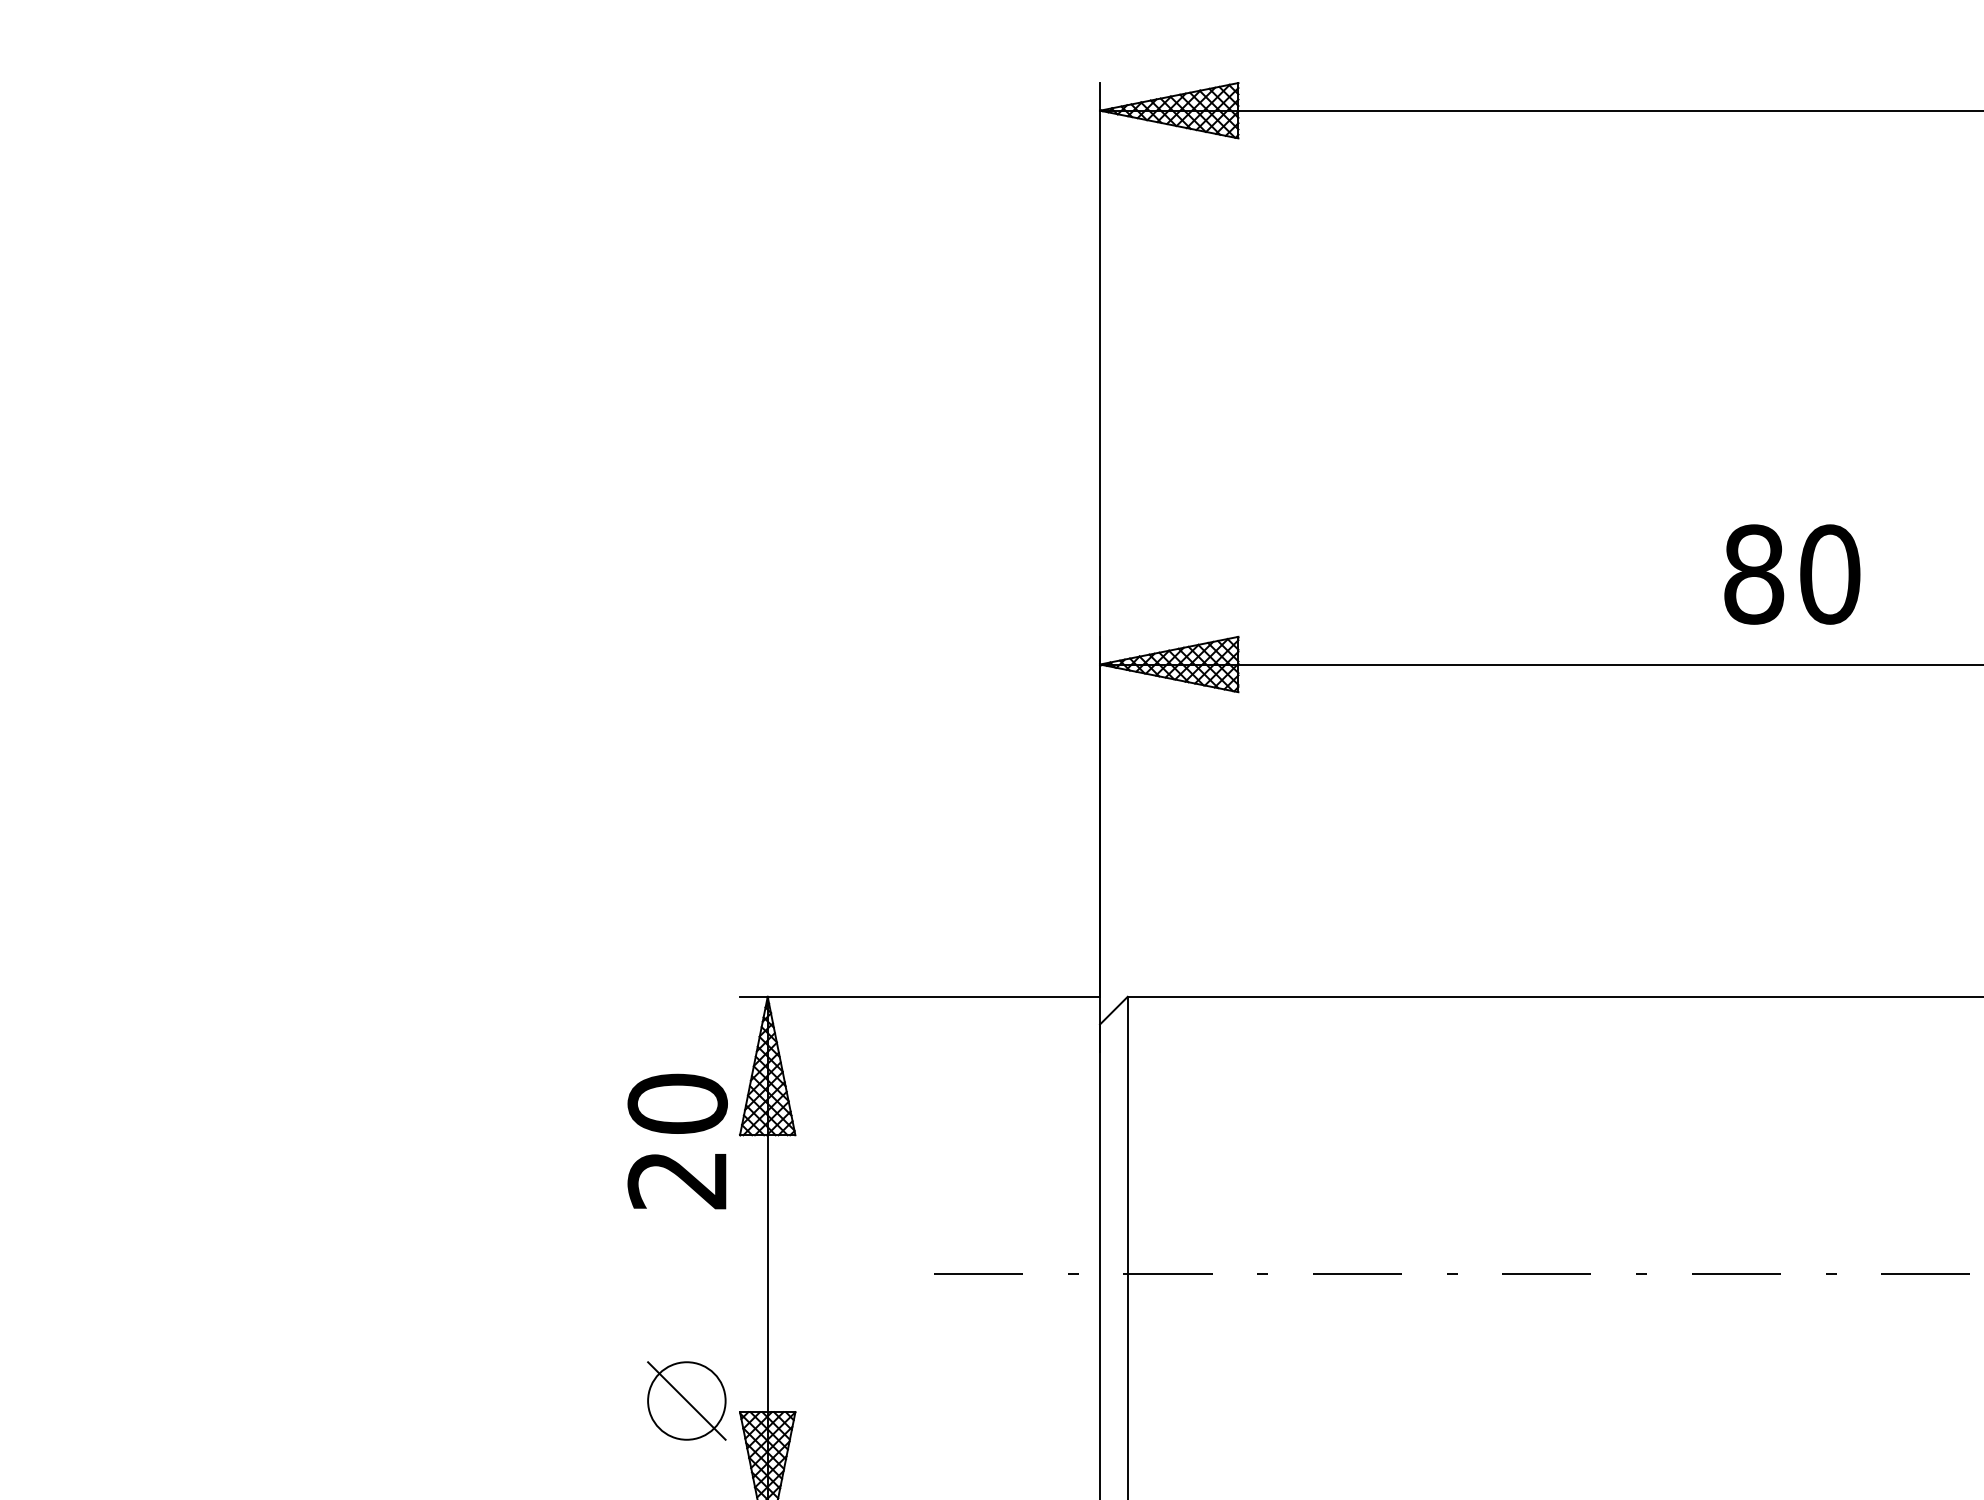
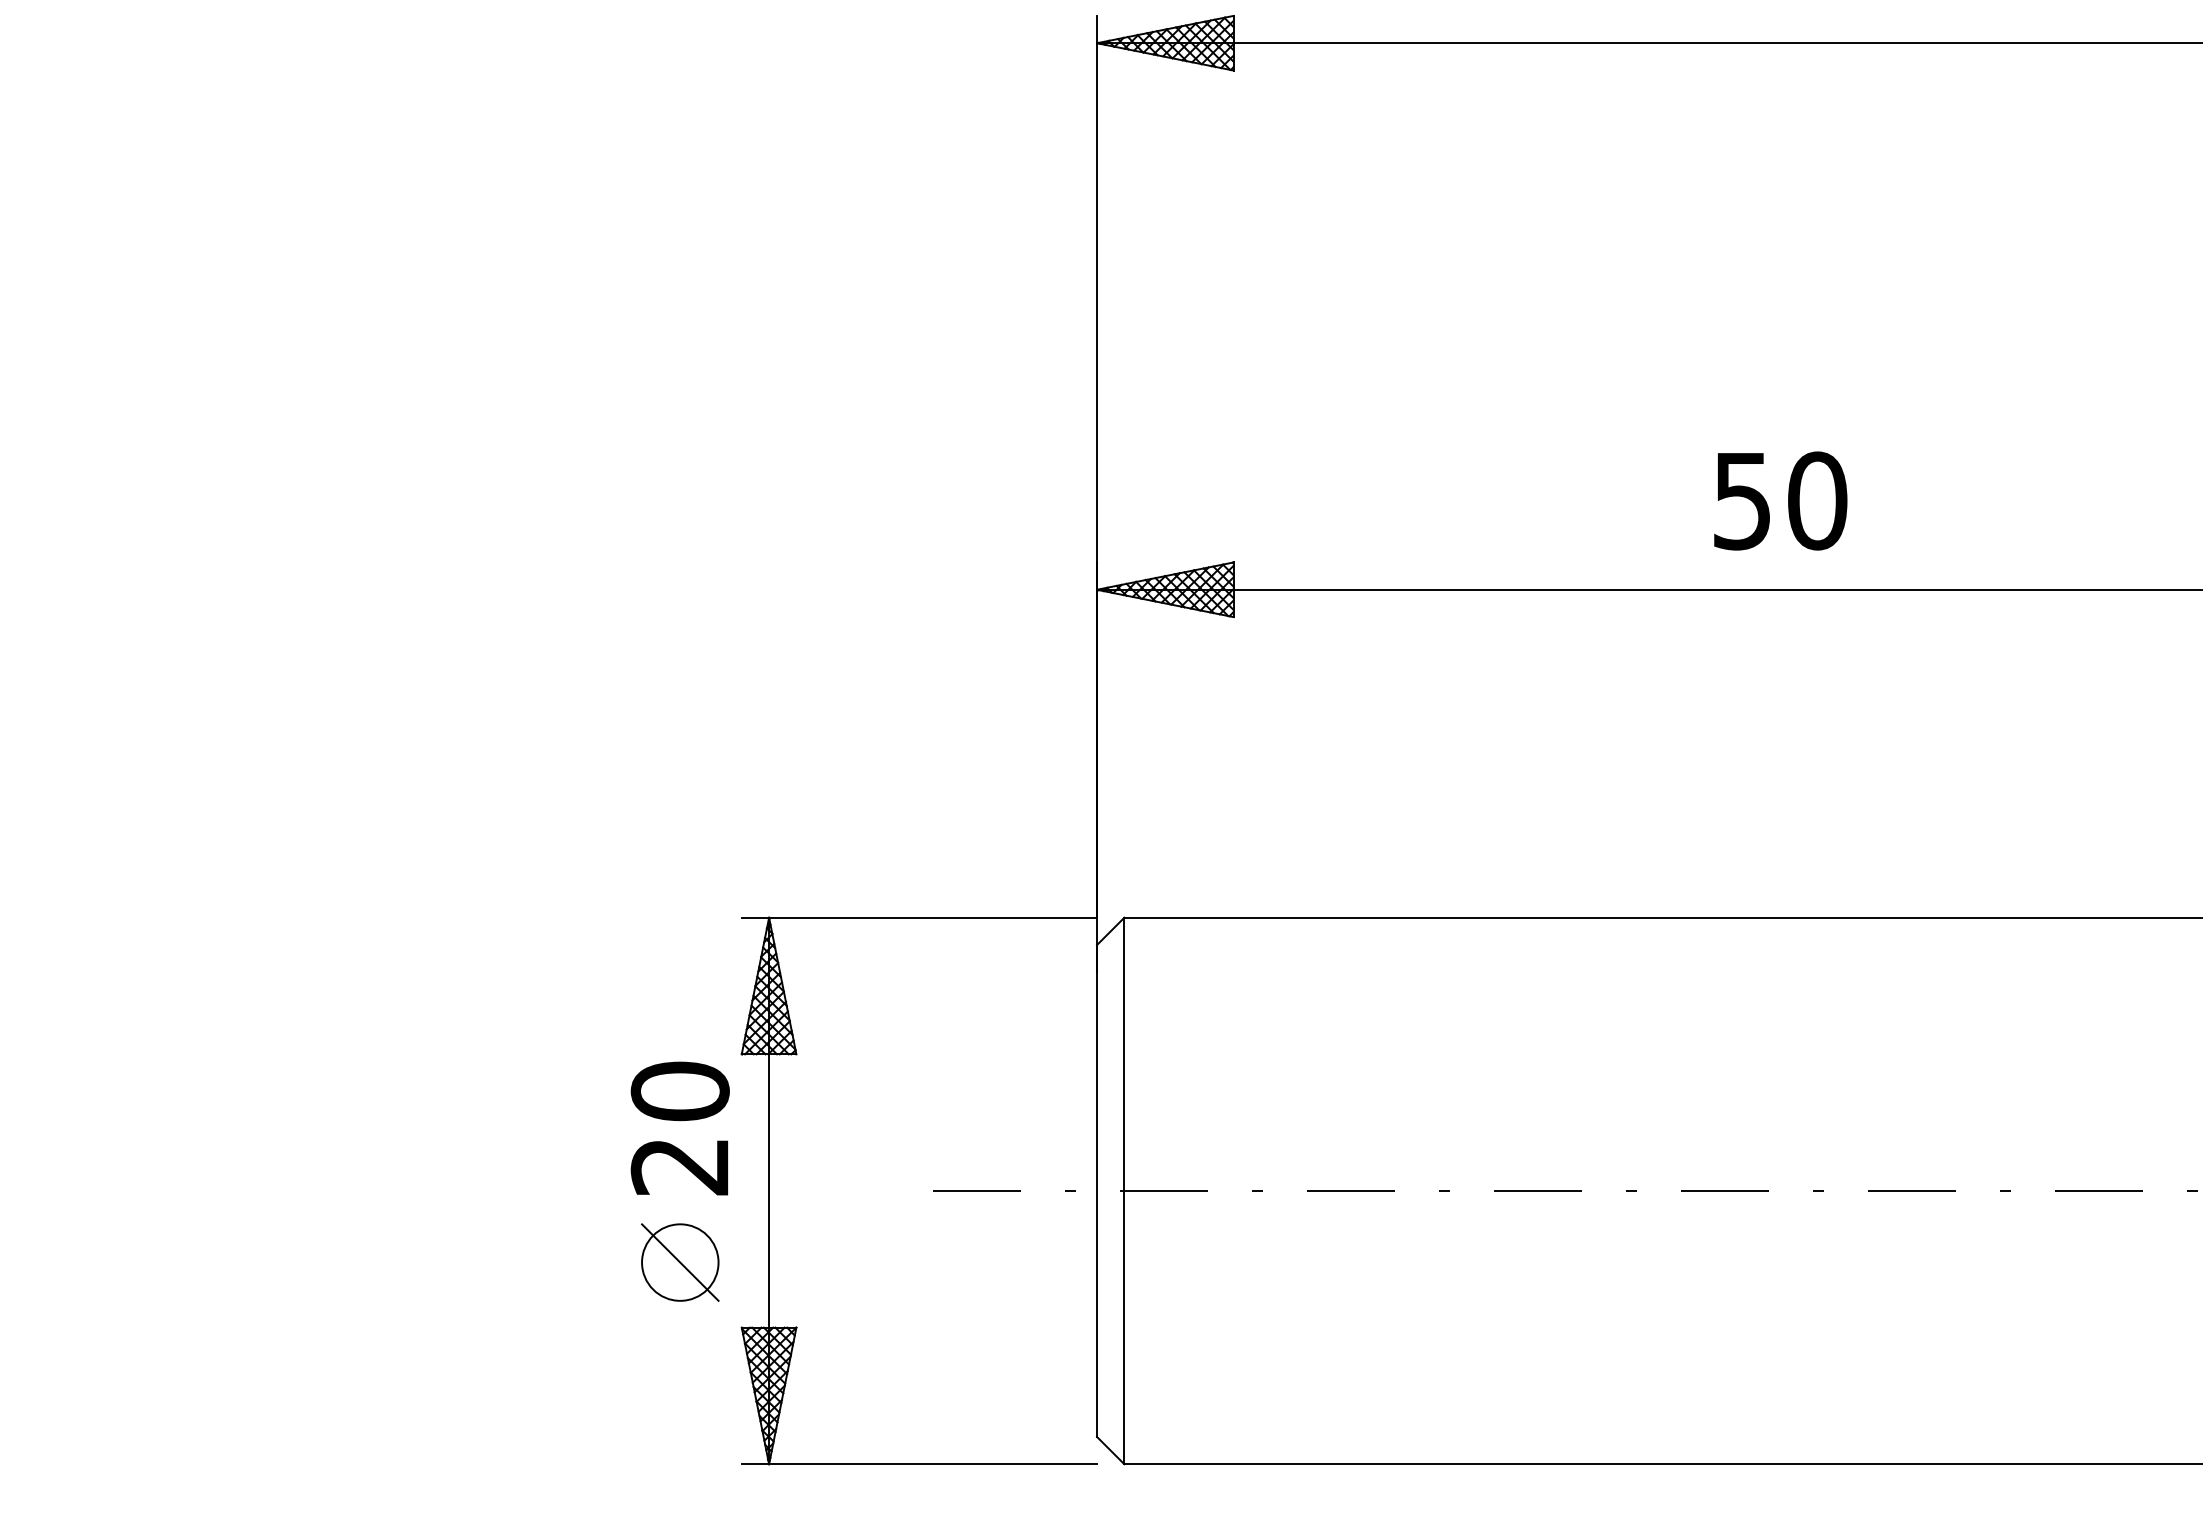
text: (1754, 574) -> (1742, 500), 80 -> 50
text: (676, 1141) -> (679, 1128), moved
part: (687, 1400) -> (680, 1262), moved

